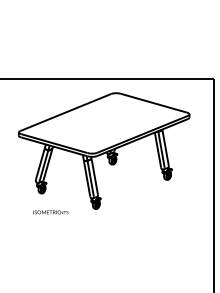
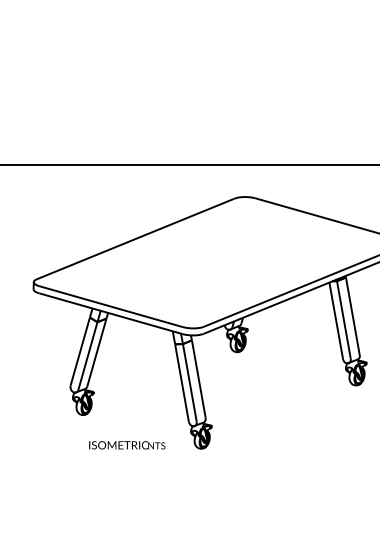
text: (50, 212) -> (126, 445), moved

